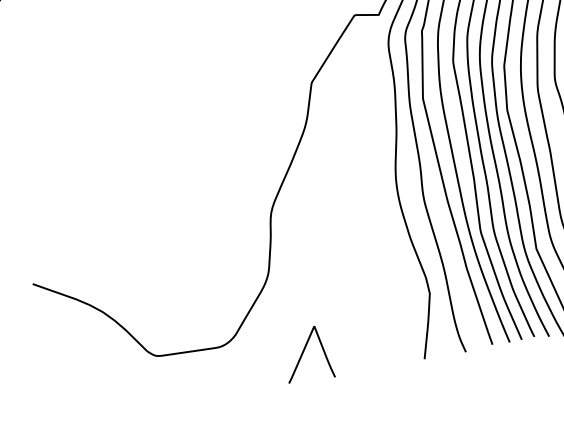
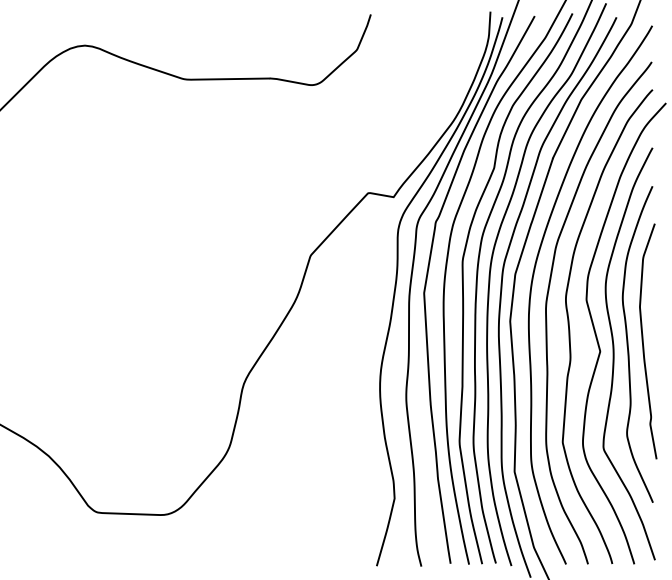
curve: (303, 354) -> (250, 538), removed

